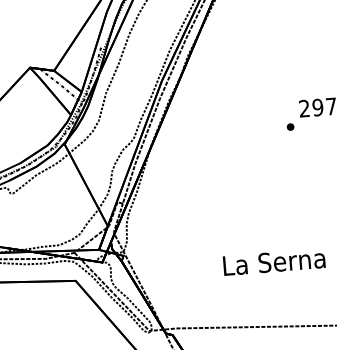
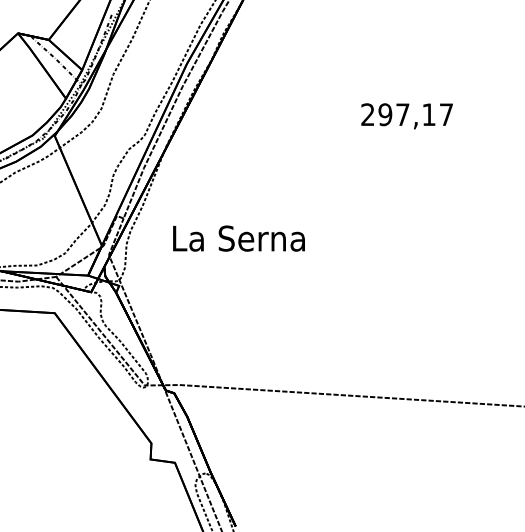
part: (290, 126) -> (347, 136), removed
text: (273, 262) -> (238, 238), moved

